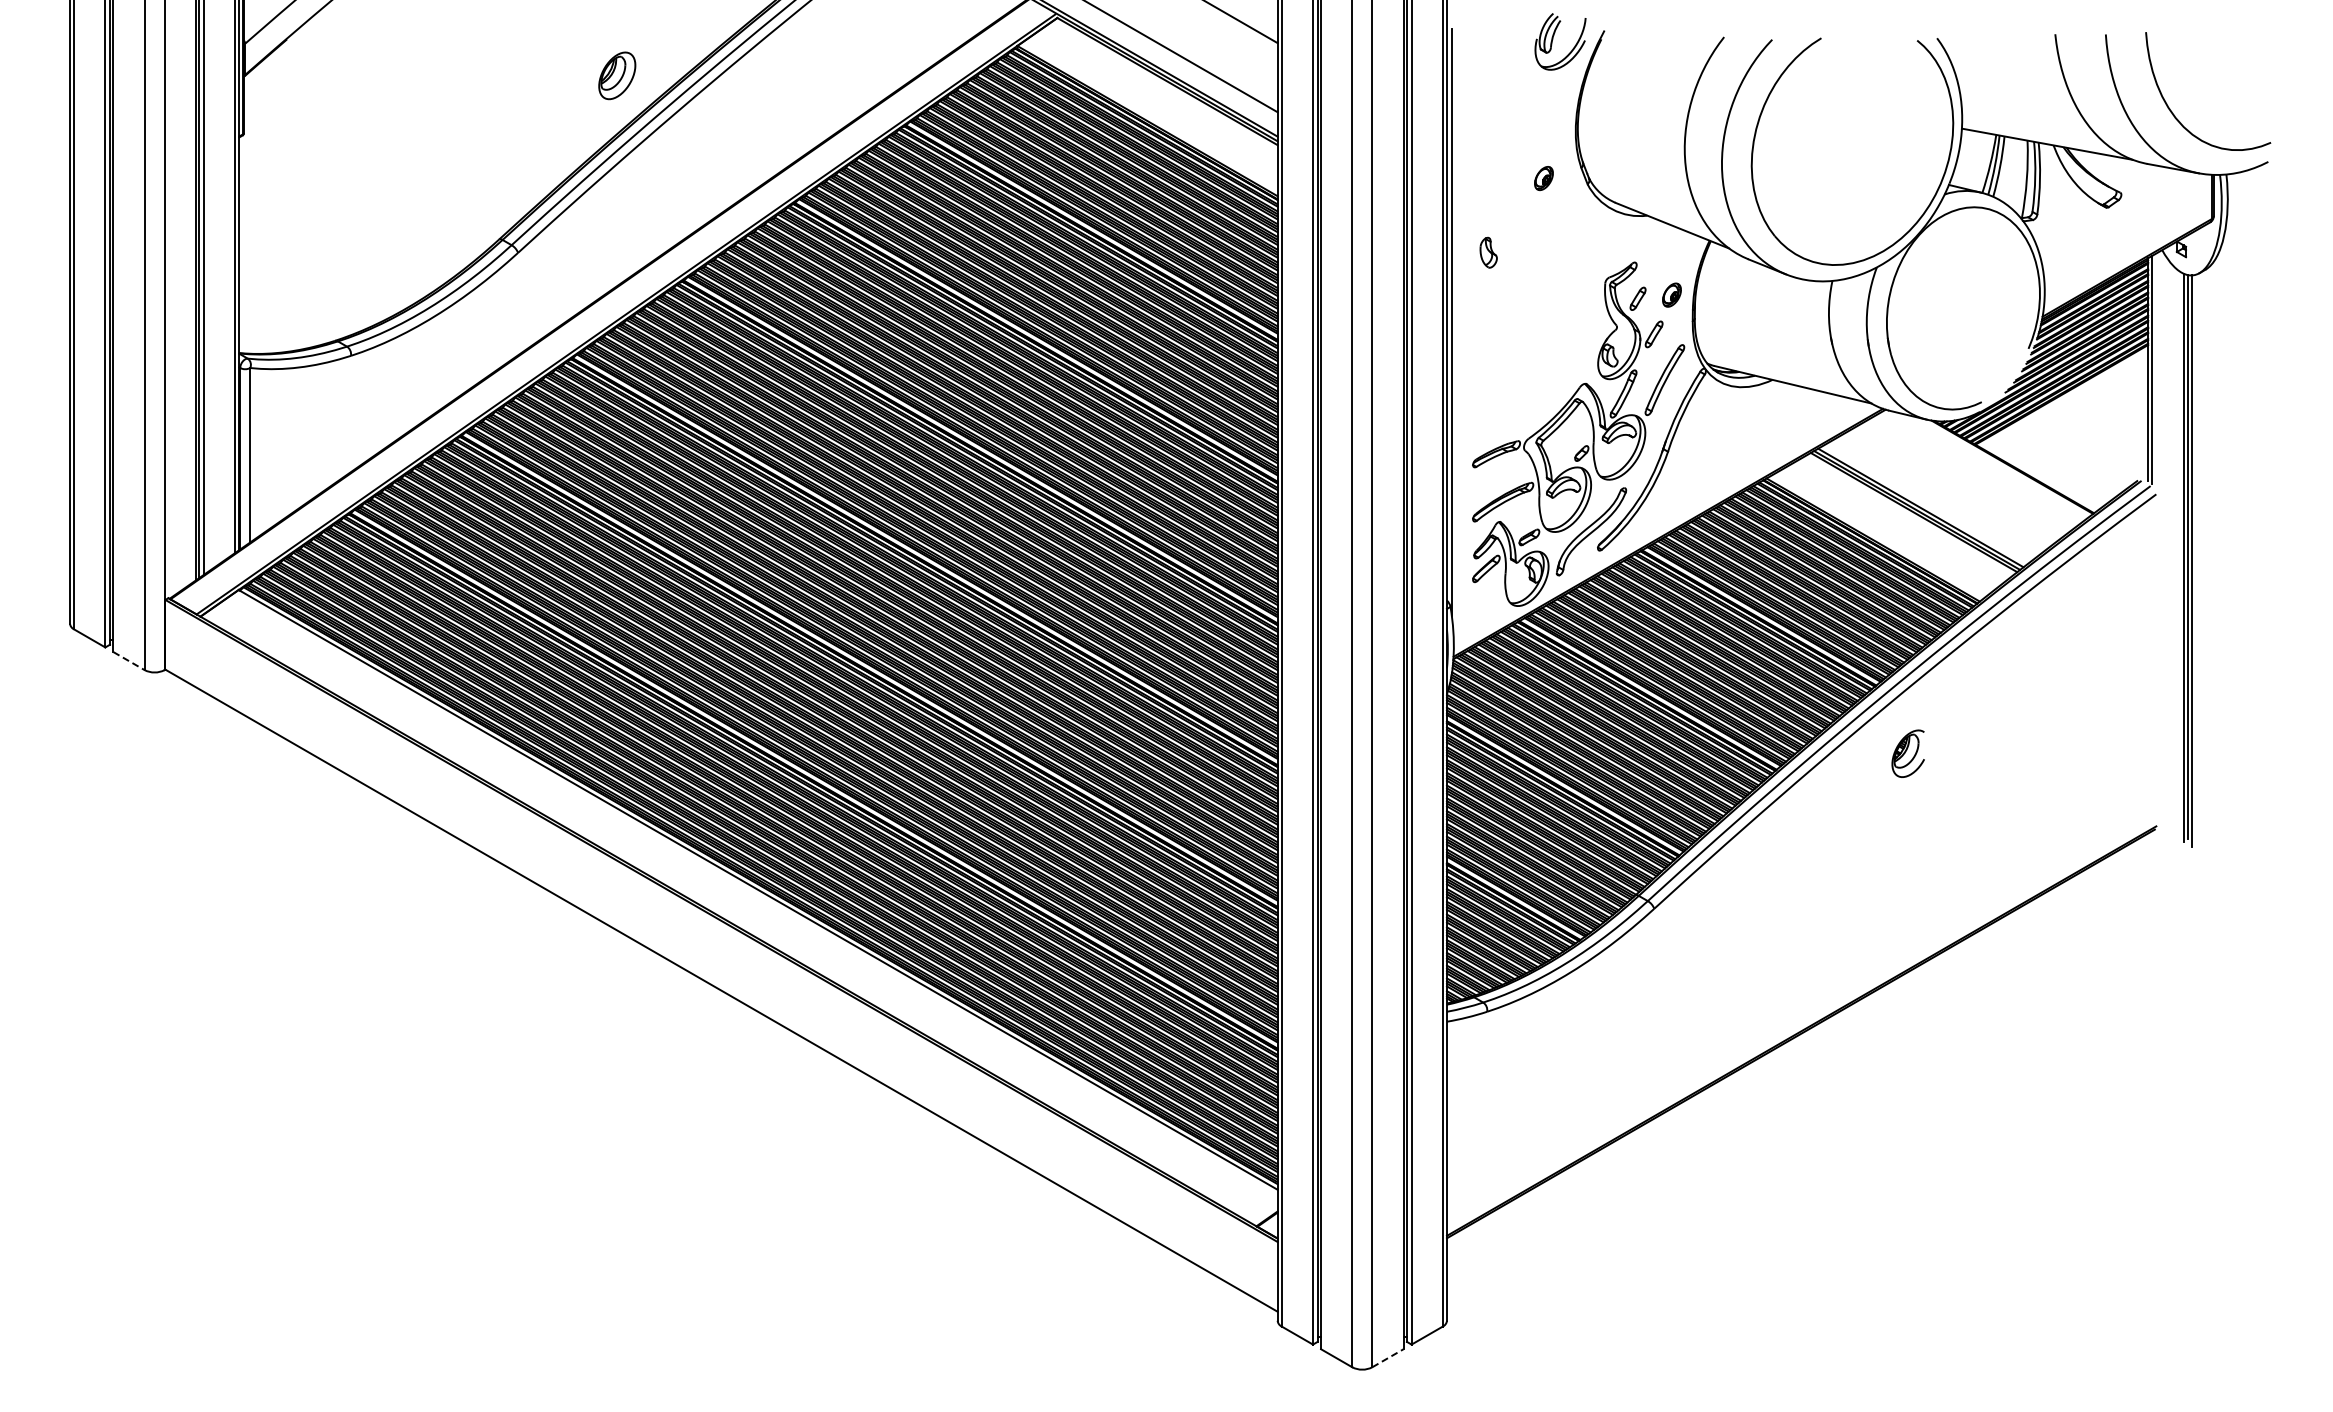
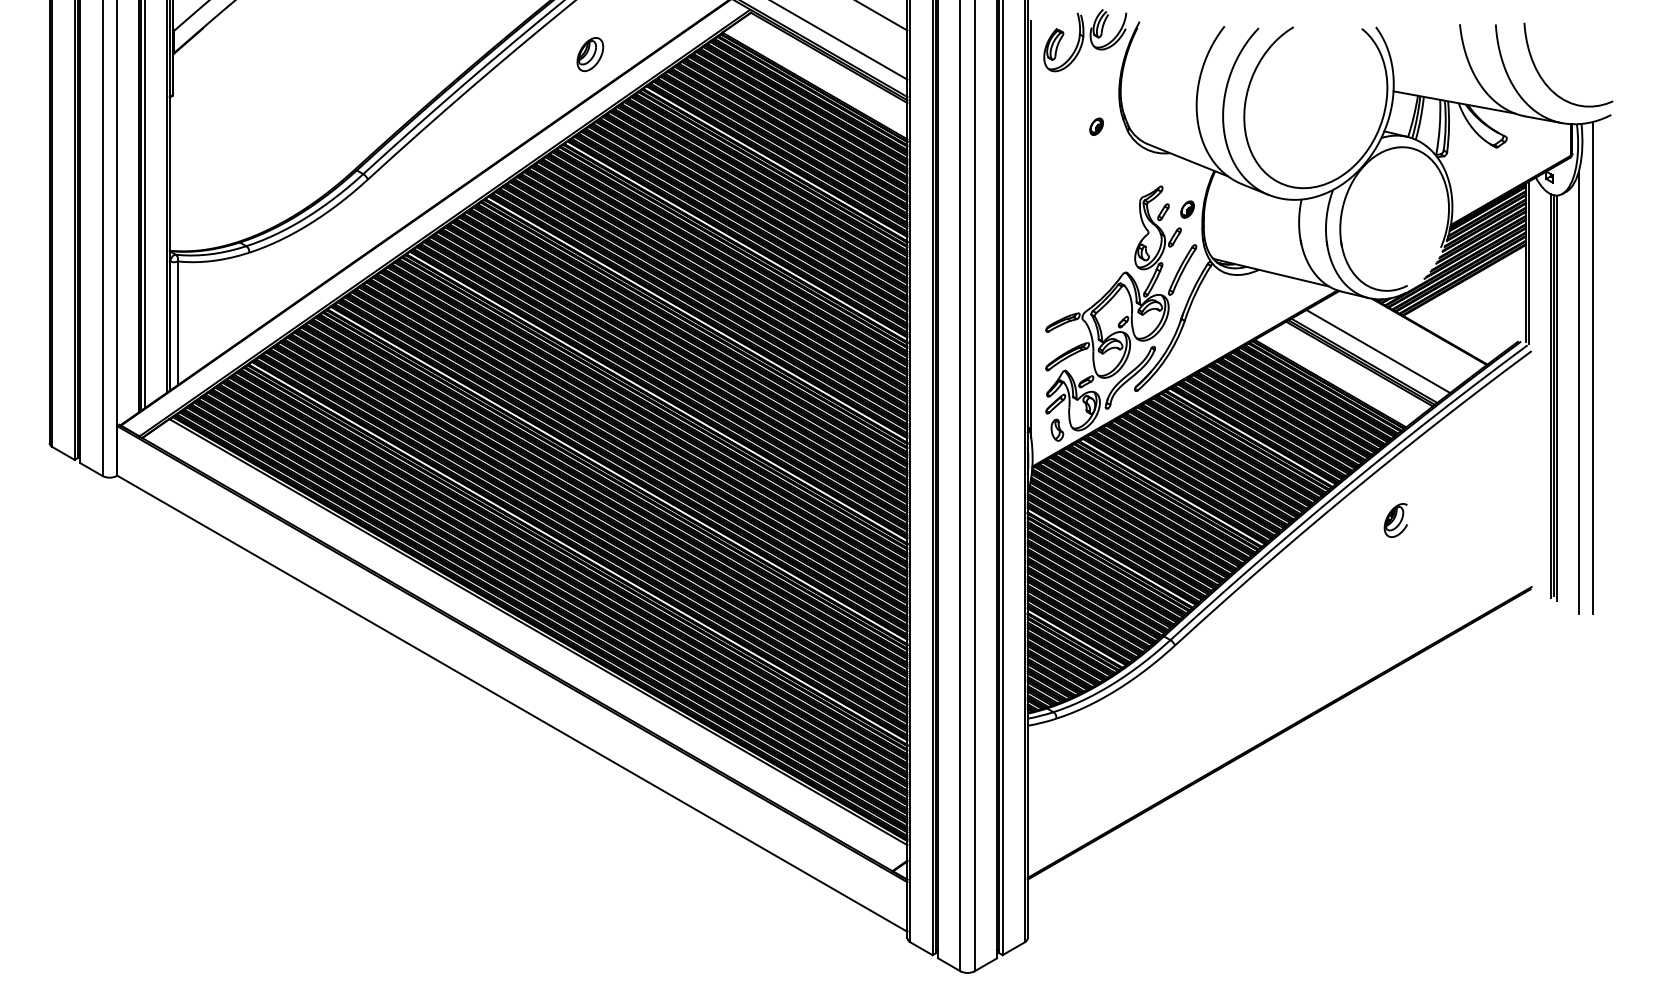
part: (1497, 59) -> (1063, 42), added
part: (617, 75) -> (590, 54), moved
part: (1488, 252) -> (1057, 430), moved
line: (1940, 494) -> (1378, 351), added
line: (2242, 517) -> (1592, 367), added
line: (2222, 552) -> (1578, 392), added
line: (129, 661) -> (91, 469), dashed -> solid
part: (1907, 753) -> (1395, 520), moved
line: (1388, 1357) -> (986, 964), dashed -> solid

